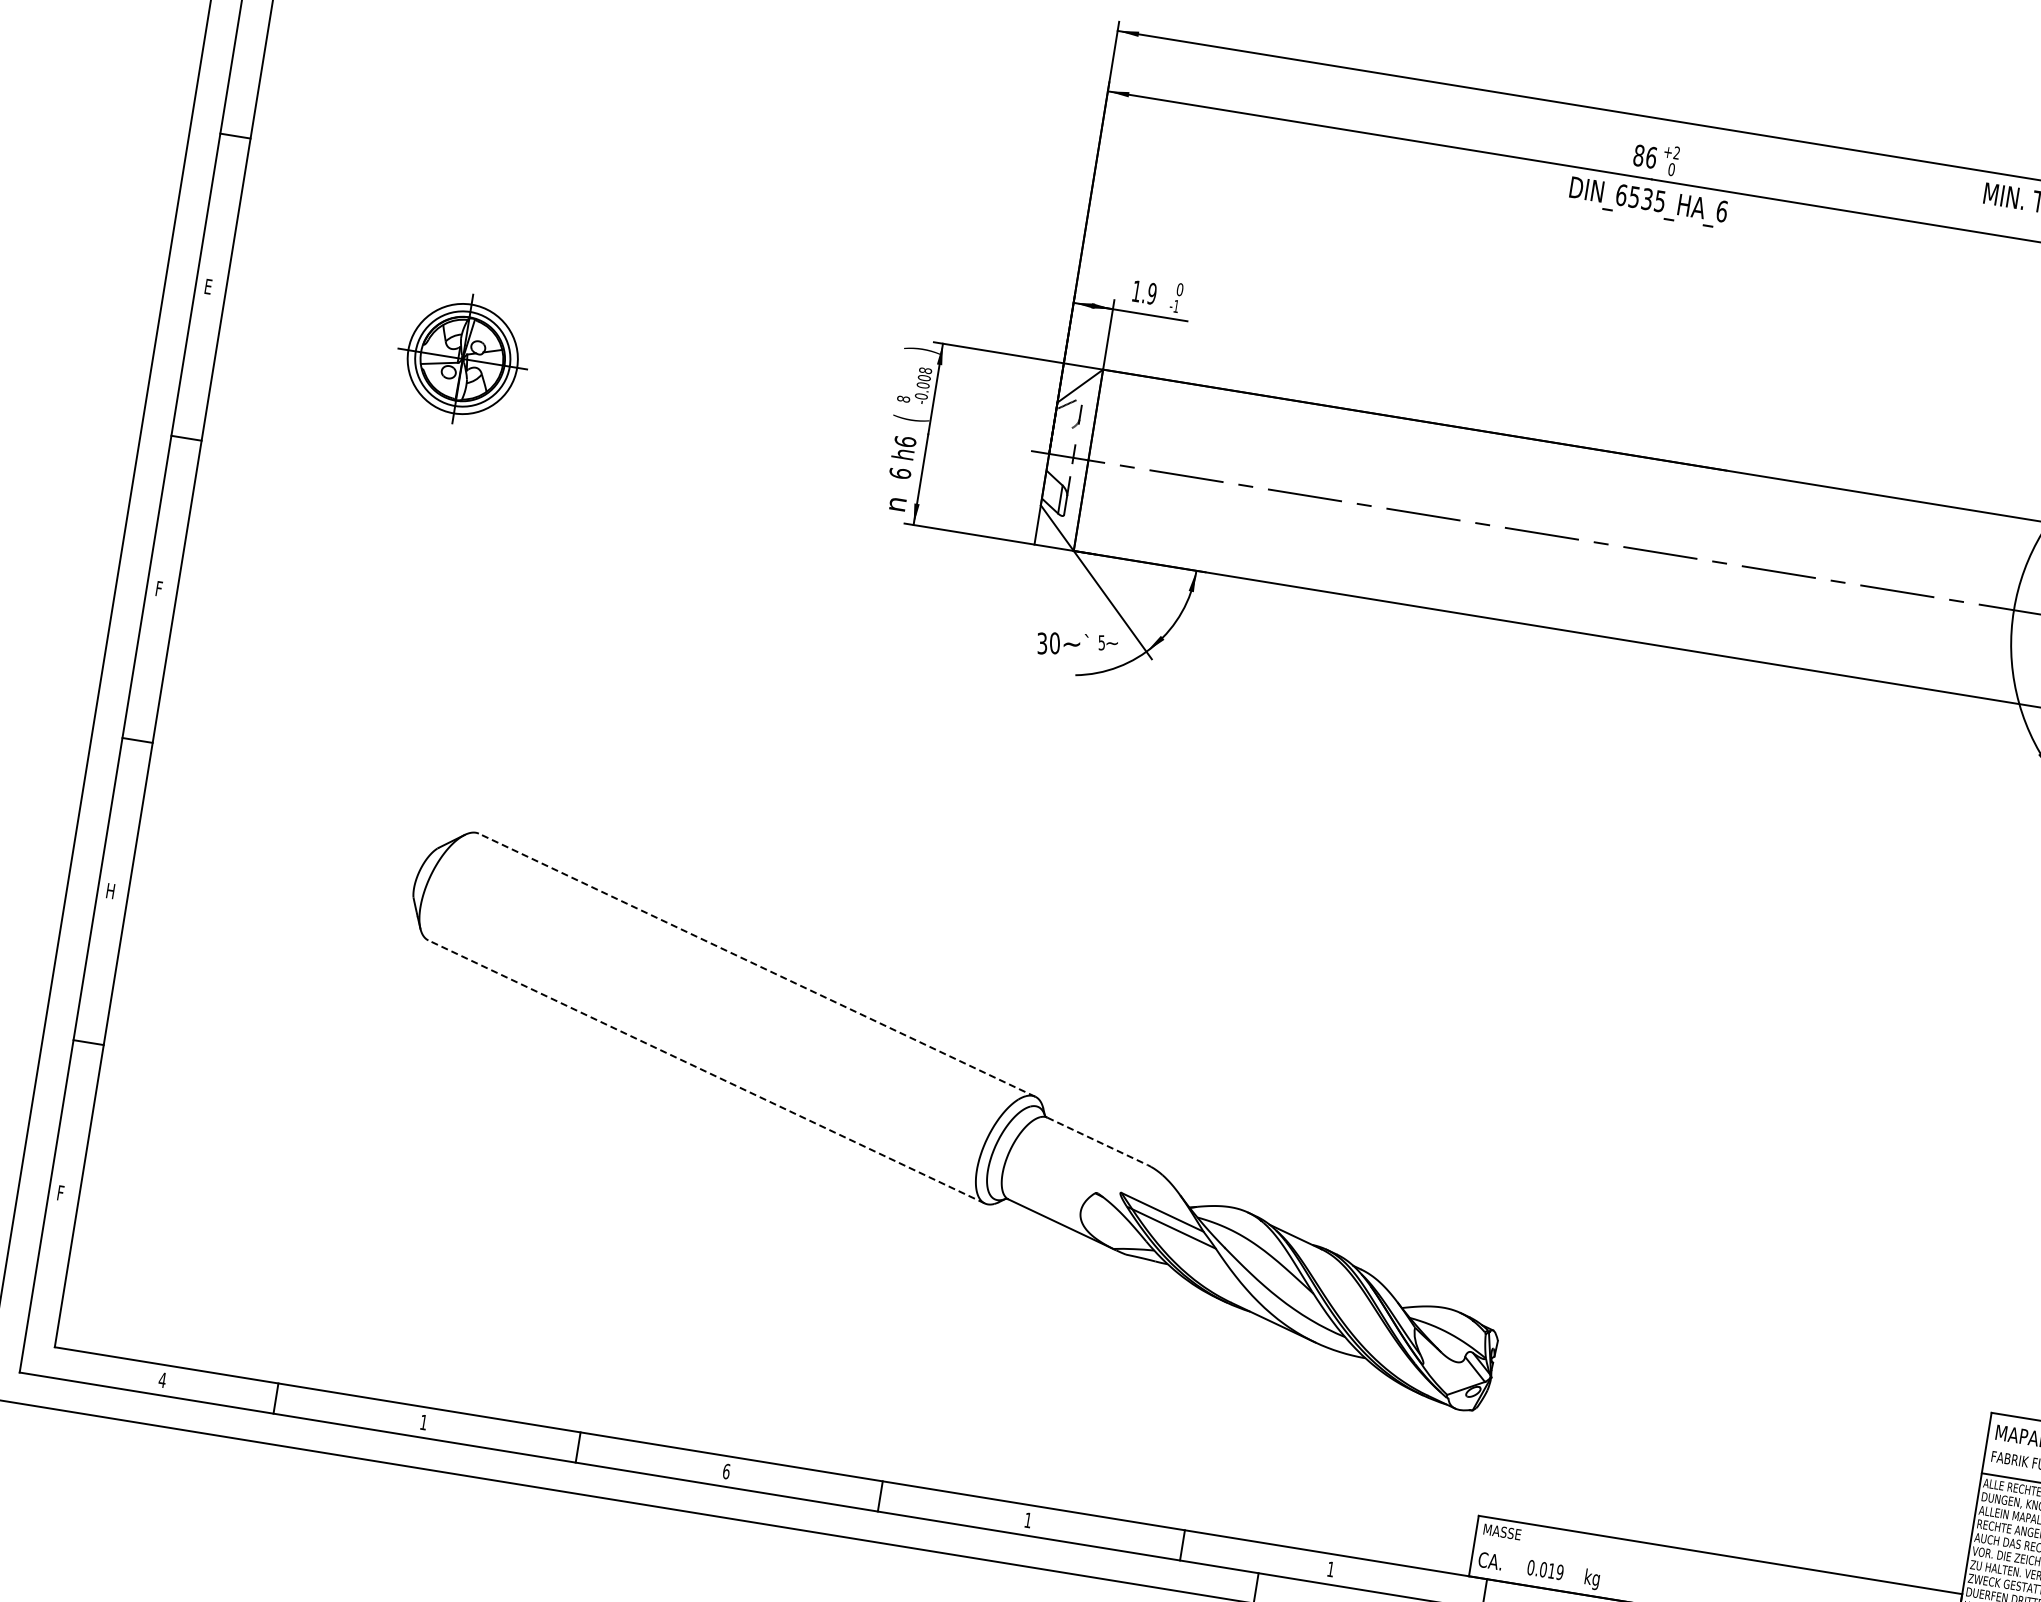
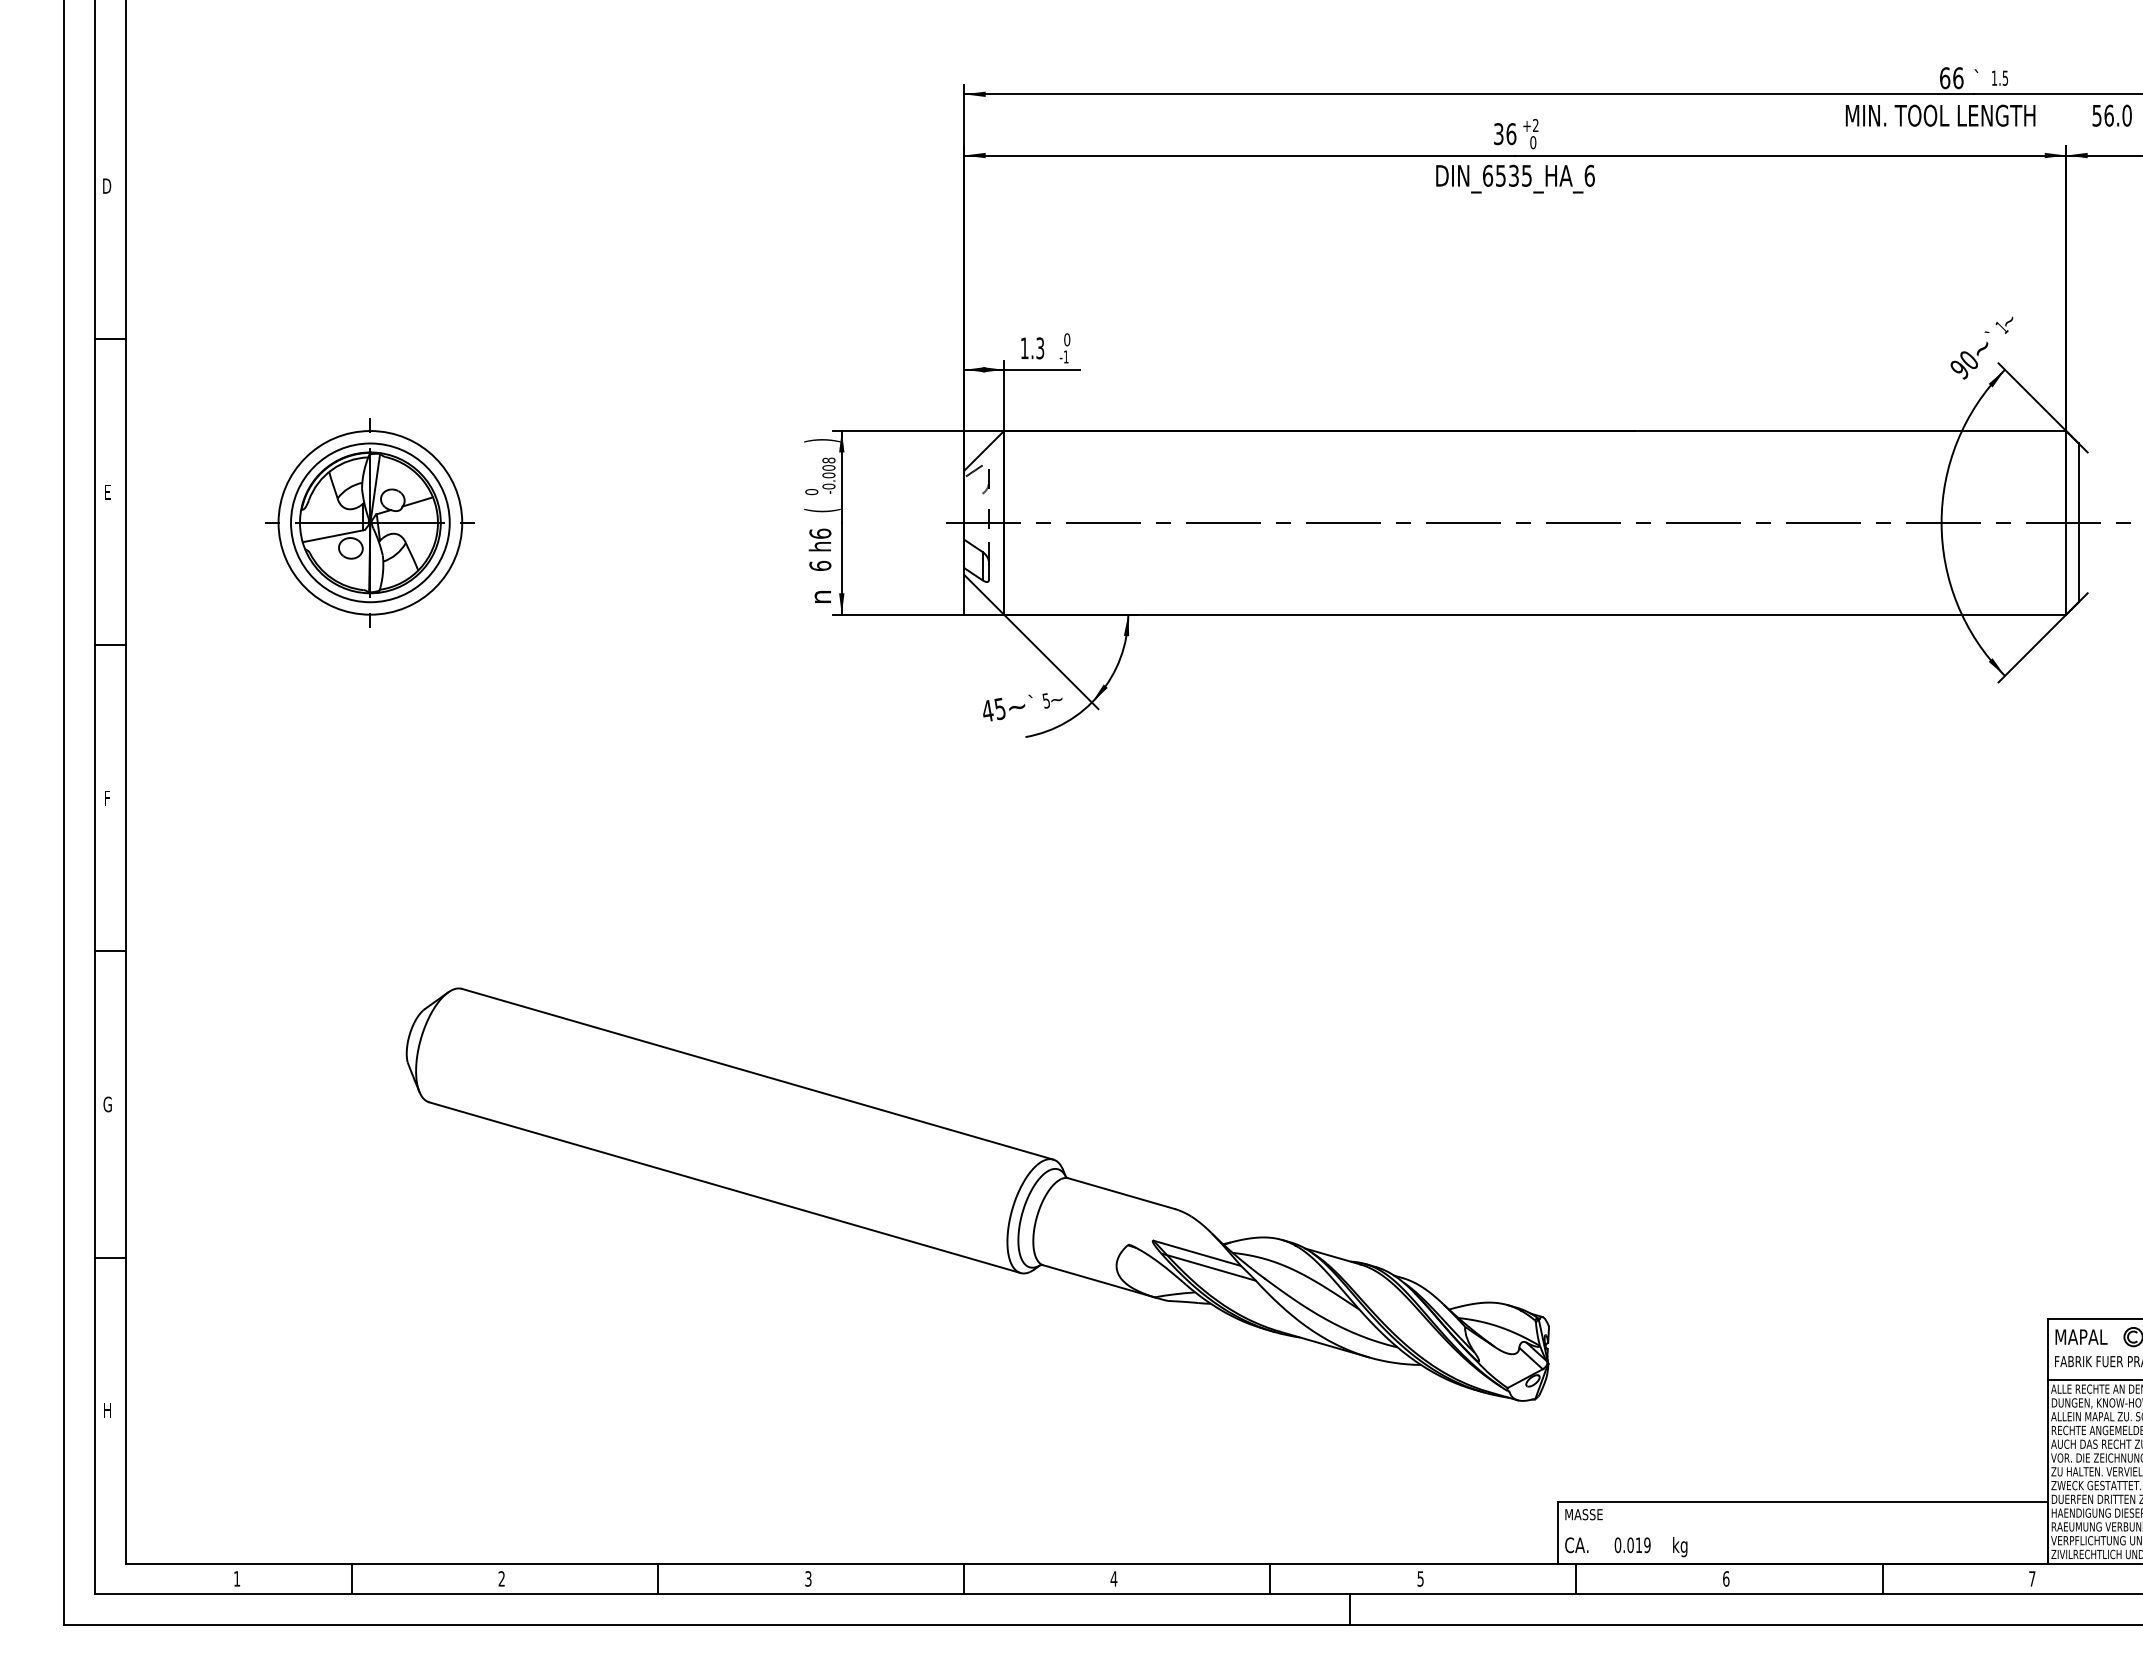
text: (1638, 155) -> (1498, 134), 86 -> 36
text: (1152, 294) -> (1040, 348), 1.9 -> 1.3
part: (462, 358) -> (369, 522), size x1.67
text: (903, 399) -> (811, 492), 8 -> 0
text: (1048, 642) -> (993, 709), 30 -> 45
text: (110, 891) -> (107, 1104), H -> G
line: (756, 965) -> (757, 1074), dashed -> solid
line: (706, 1071) -> (724, 1187), dashed -> solid
line: (1098, 1141) -> (1122, 1193), dashed -> solid
text: (61, 1193) -> (107, 1410), F -> H
text: (162, 1379) -> (236, 1578), 4 -> 1
text: (423, 1422) -> (501, 1578), 1 -> 2
text: (726, 1471) -> (808, 1578), 6 -> 3
text: (1027, 1519) -> (1113, 1578), 1 -> 4
text: (1330, 1568) -> (1420, 1578), 1 -> 5

